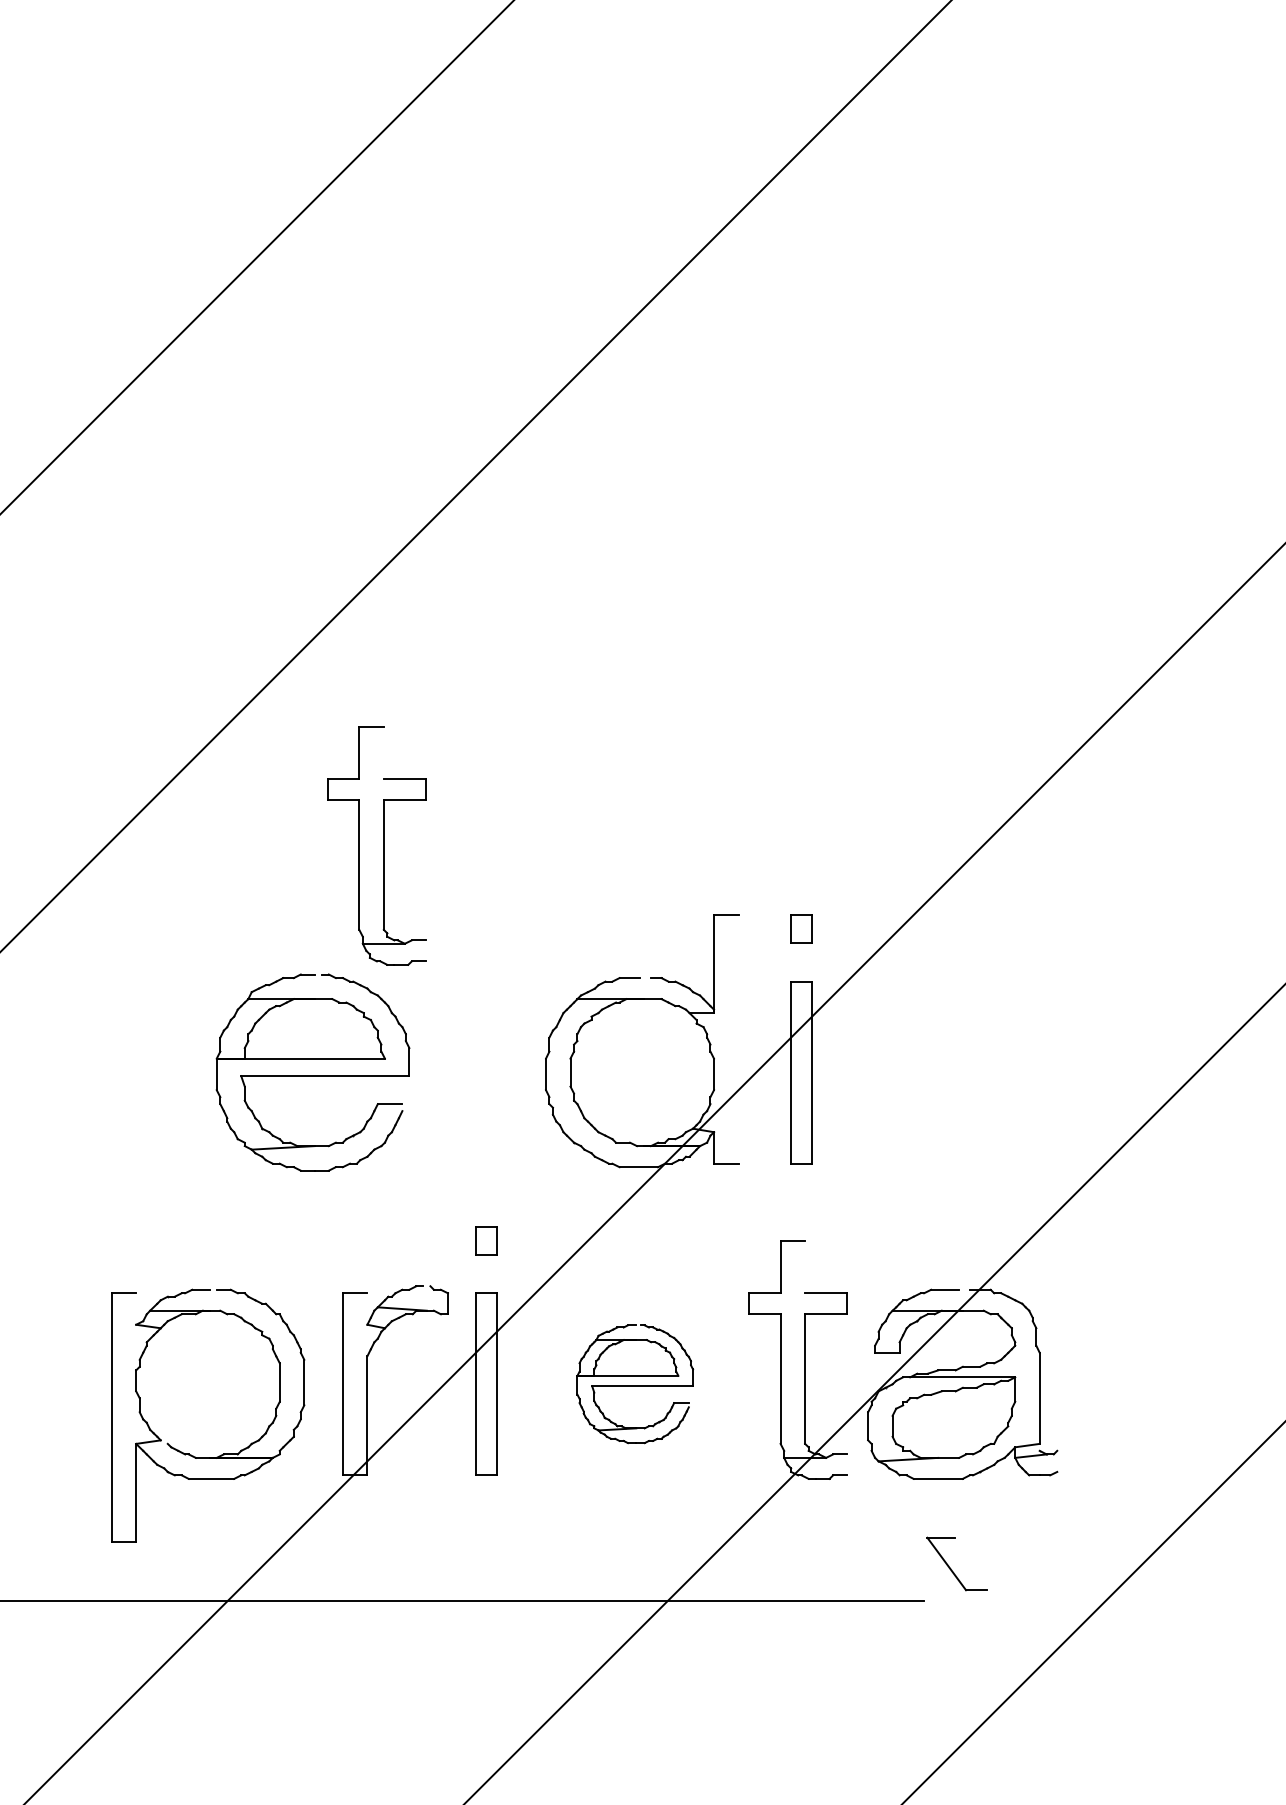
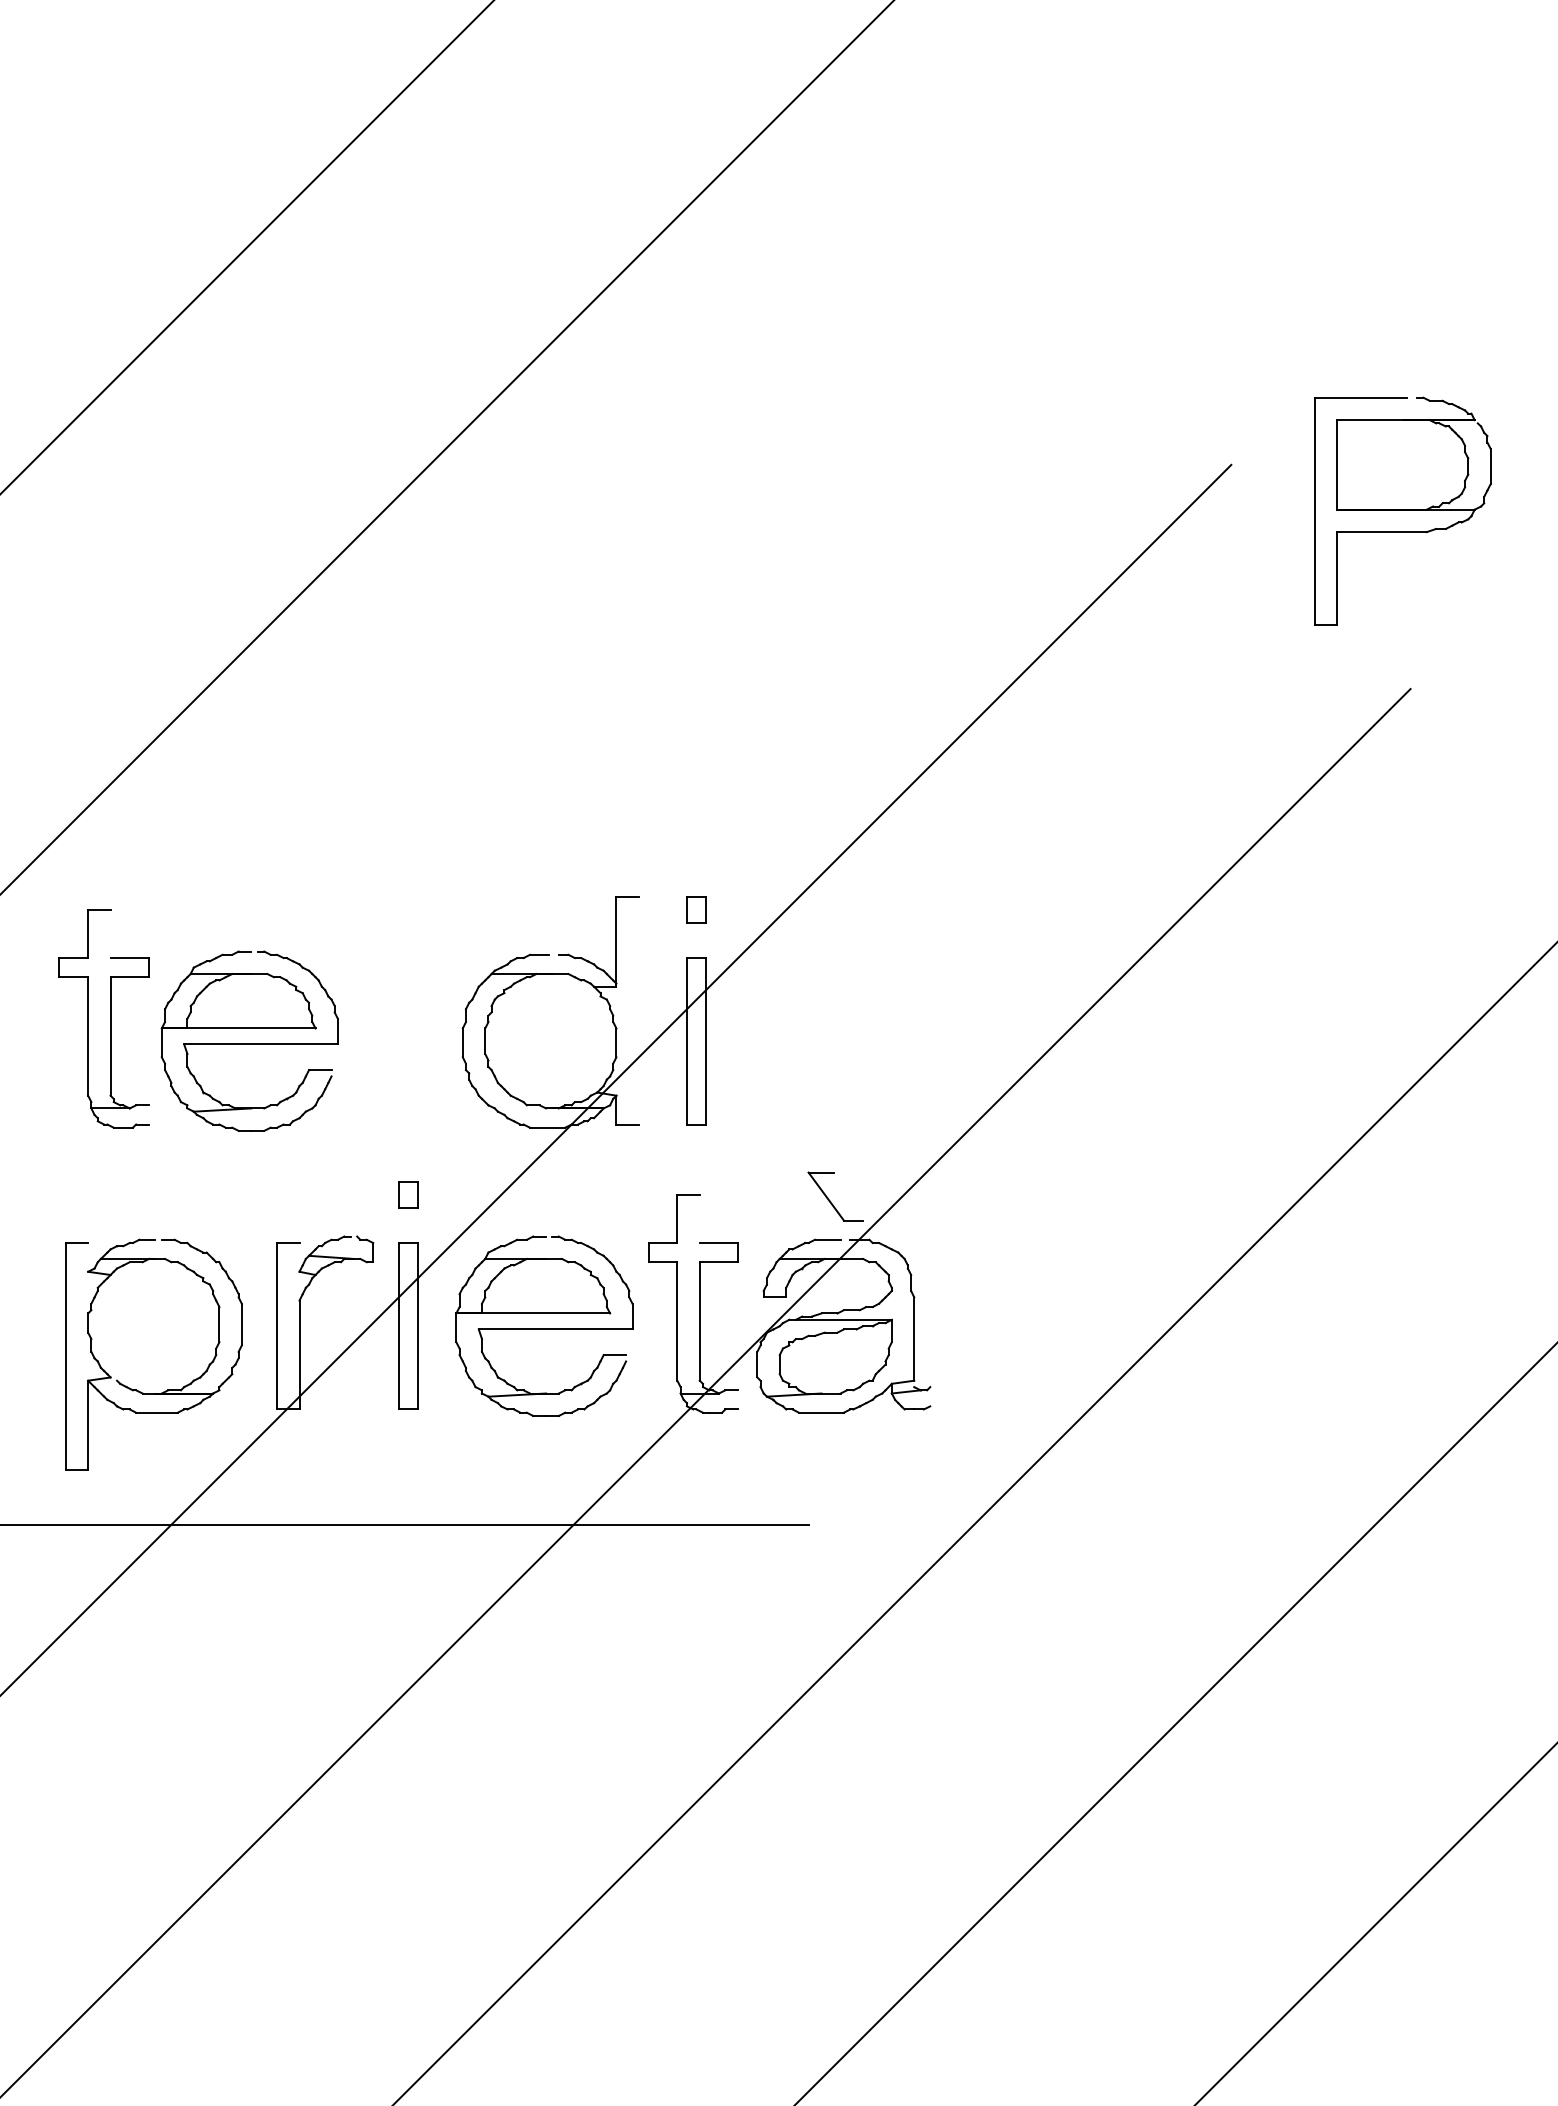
part: (383, 845) -> (110, 1018), moved
part: (635, 1383) -> (544, 1325), size x1.67
part: (951, 1568) -> (830, 1200), moved

